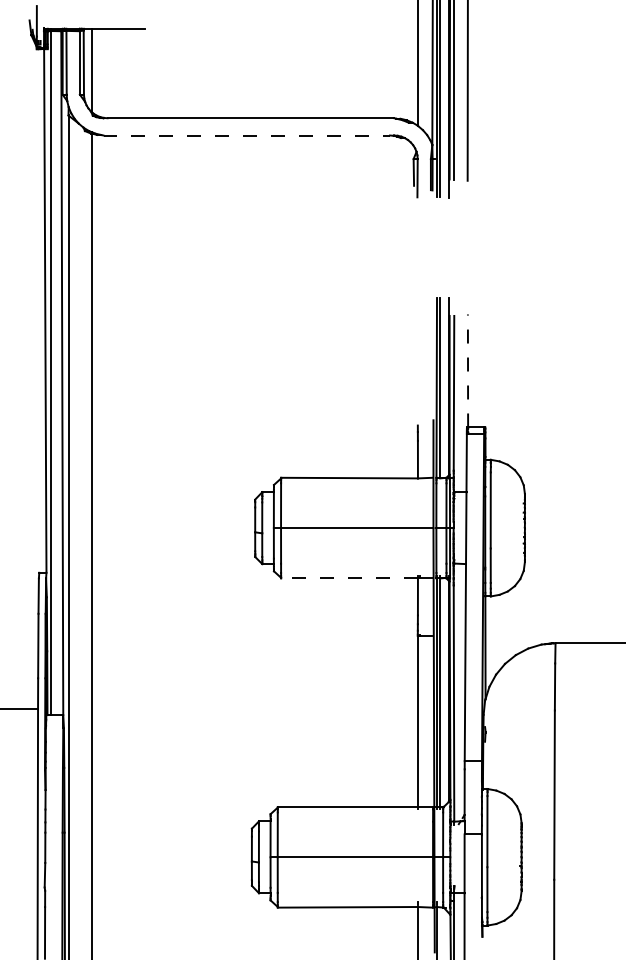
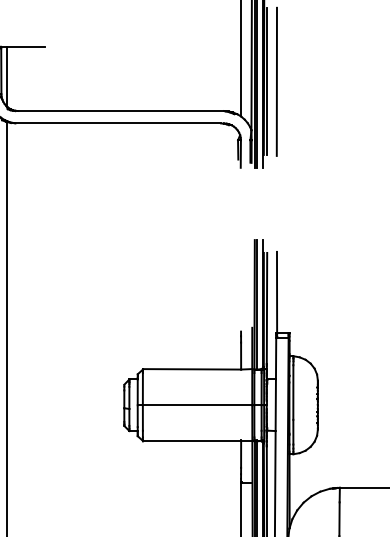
line: (247, 135) -> (118, 123), dashed -> solid
line: (468, 370) -> (277, 292), dashed -> solid
line: (349, 578) -> (192, 441), dashed -> solid

